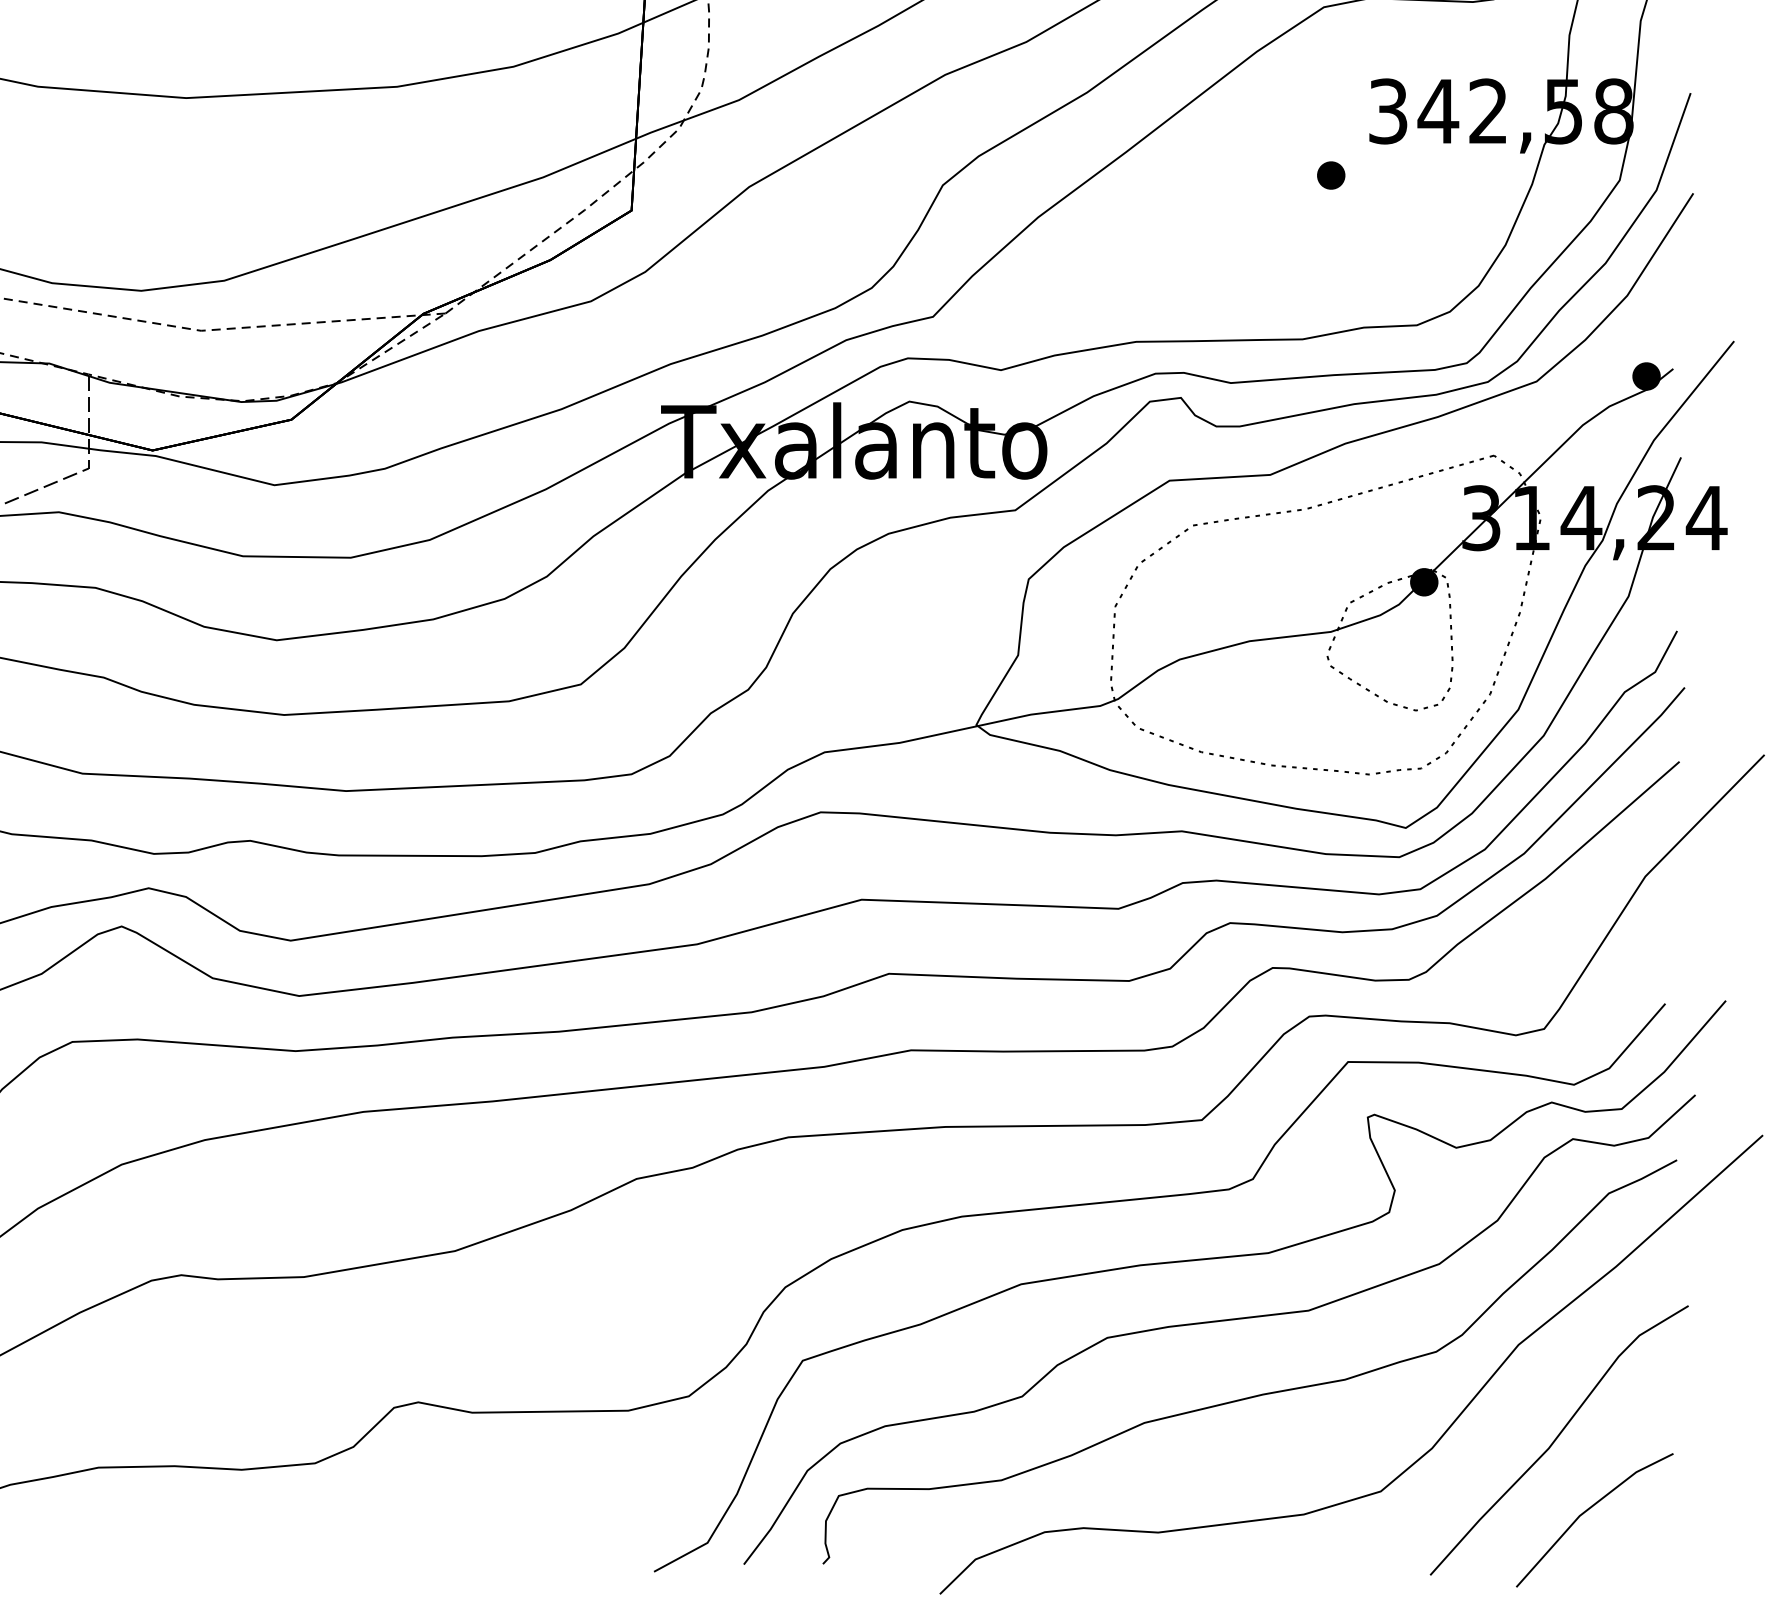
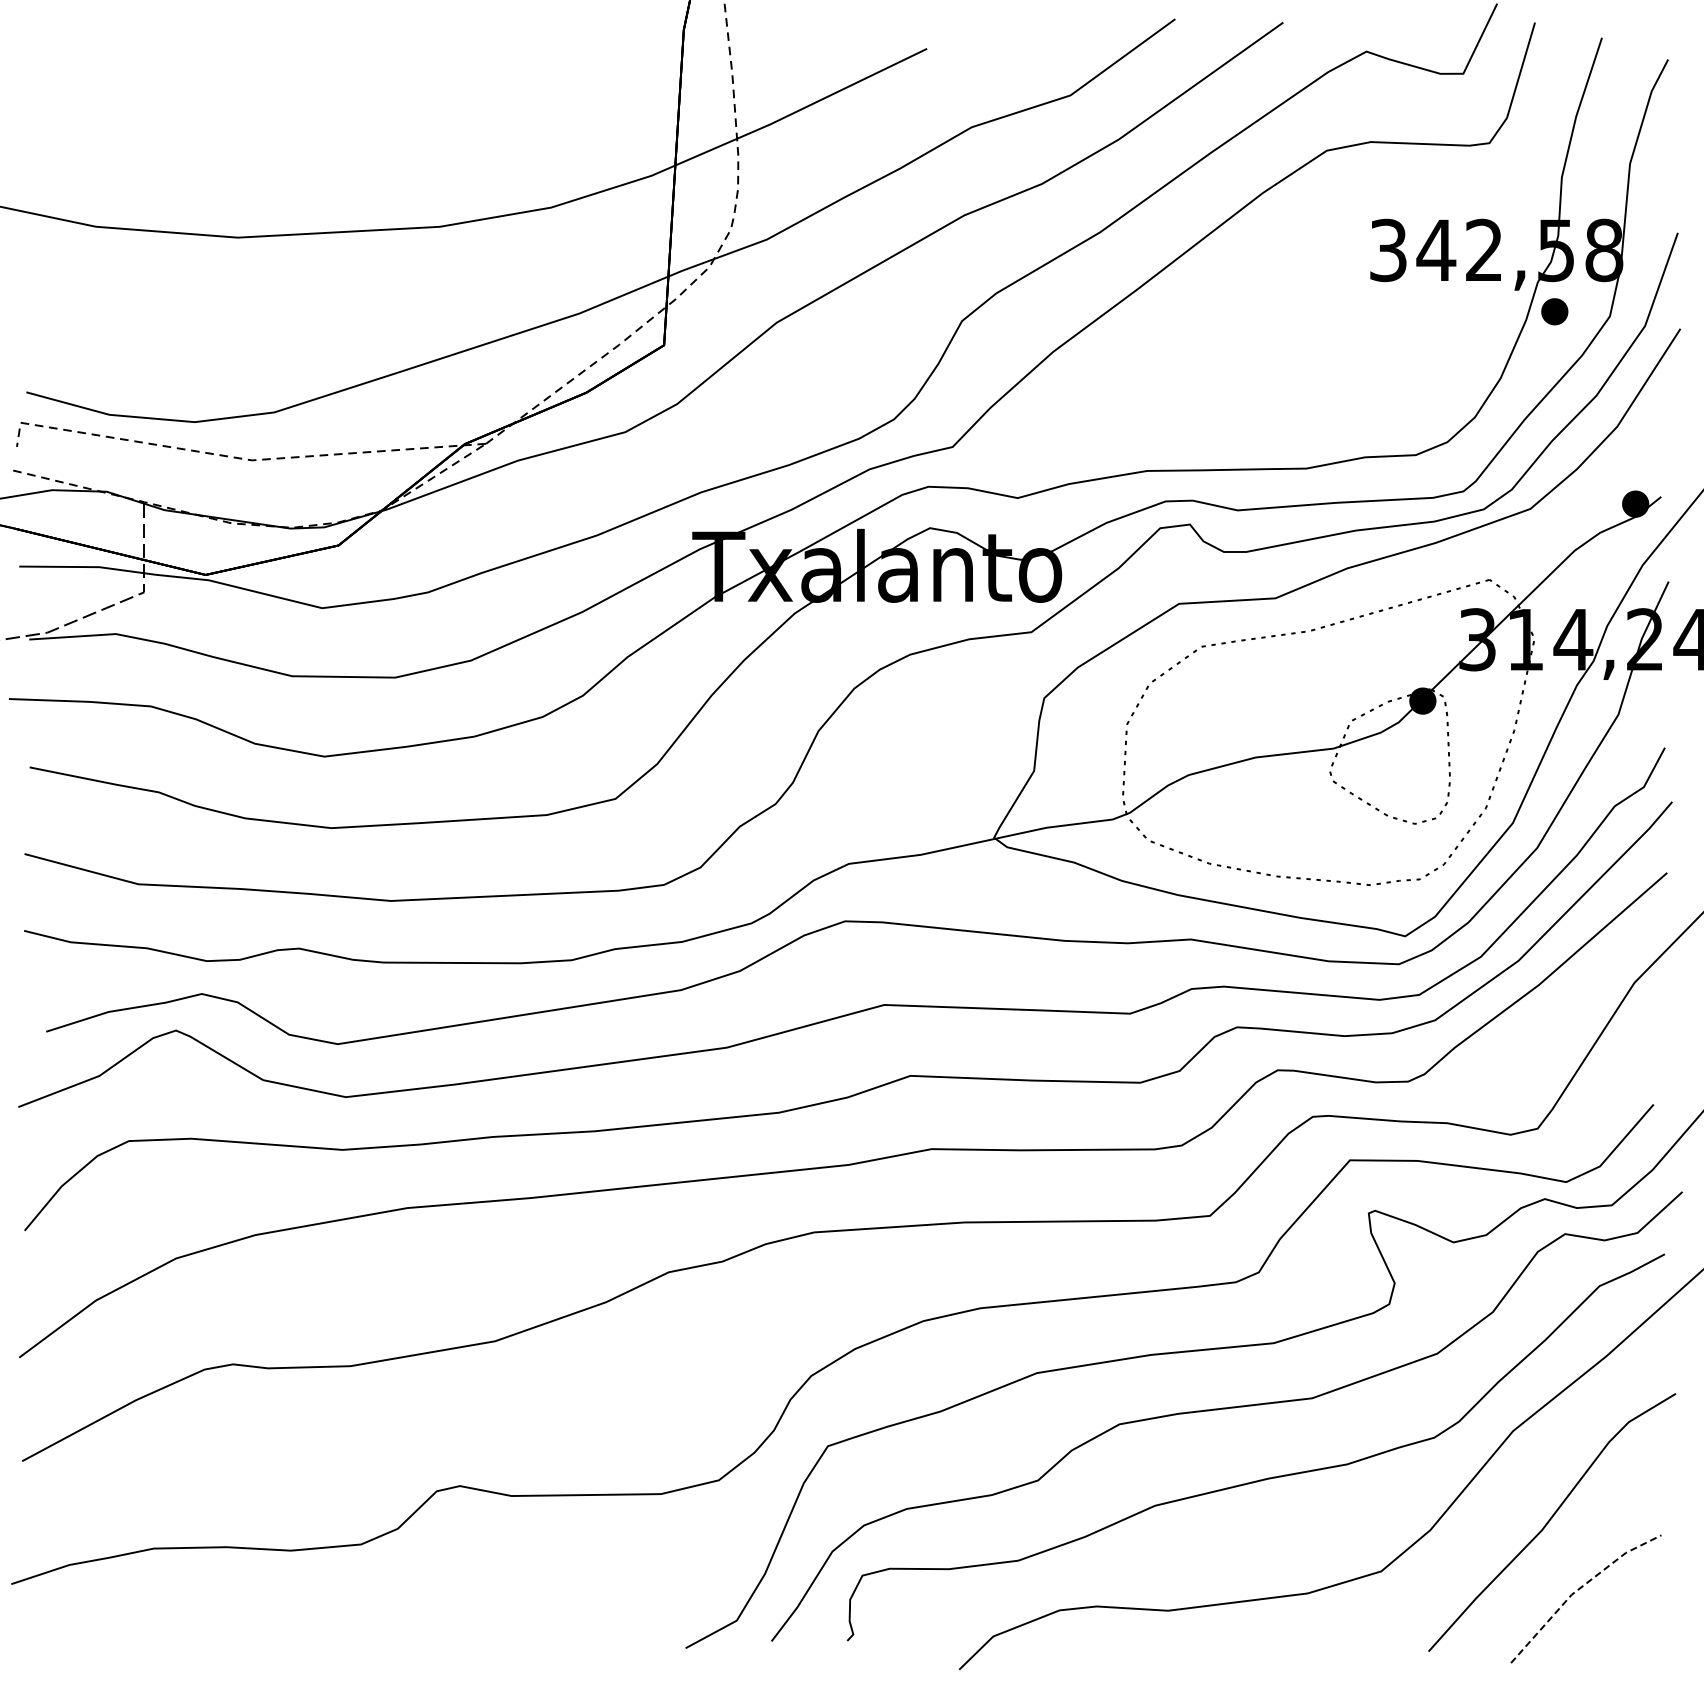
part: (1330, 175) -> (1554, 311), moved
line: (1586, 1510) -> (1578, 1589), solid -> dashed

